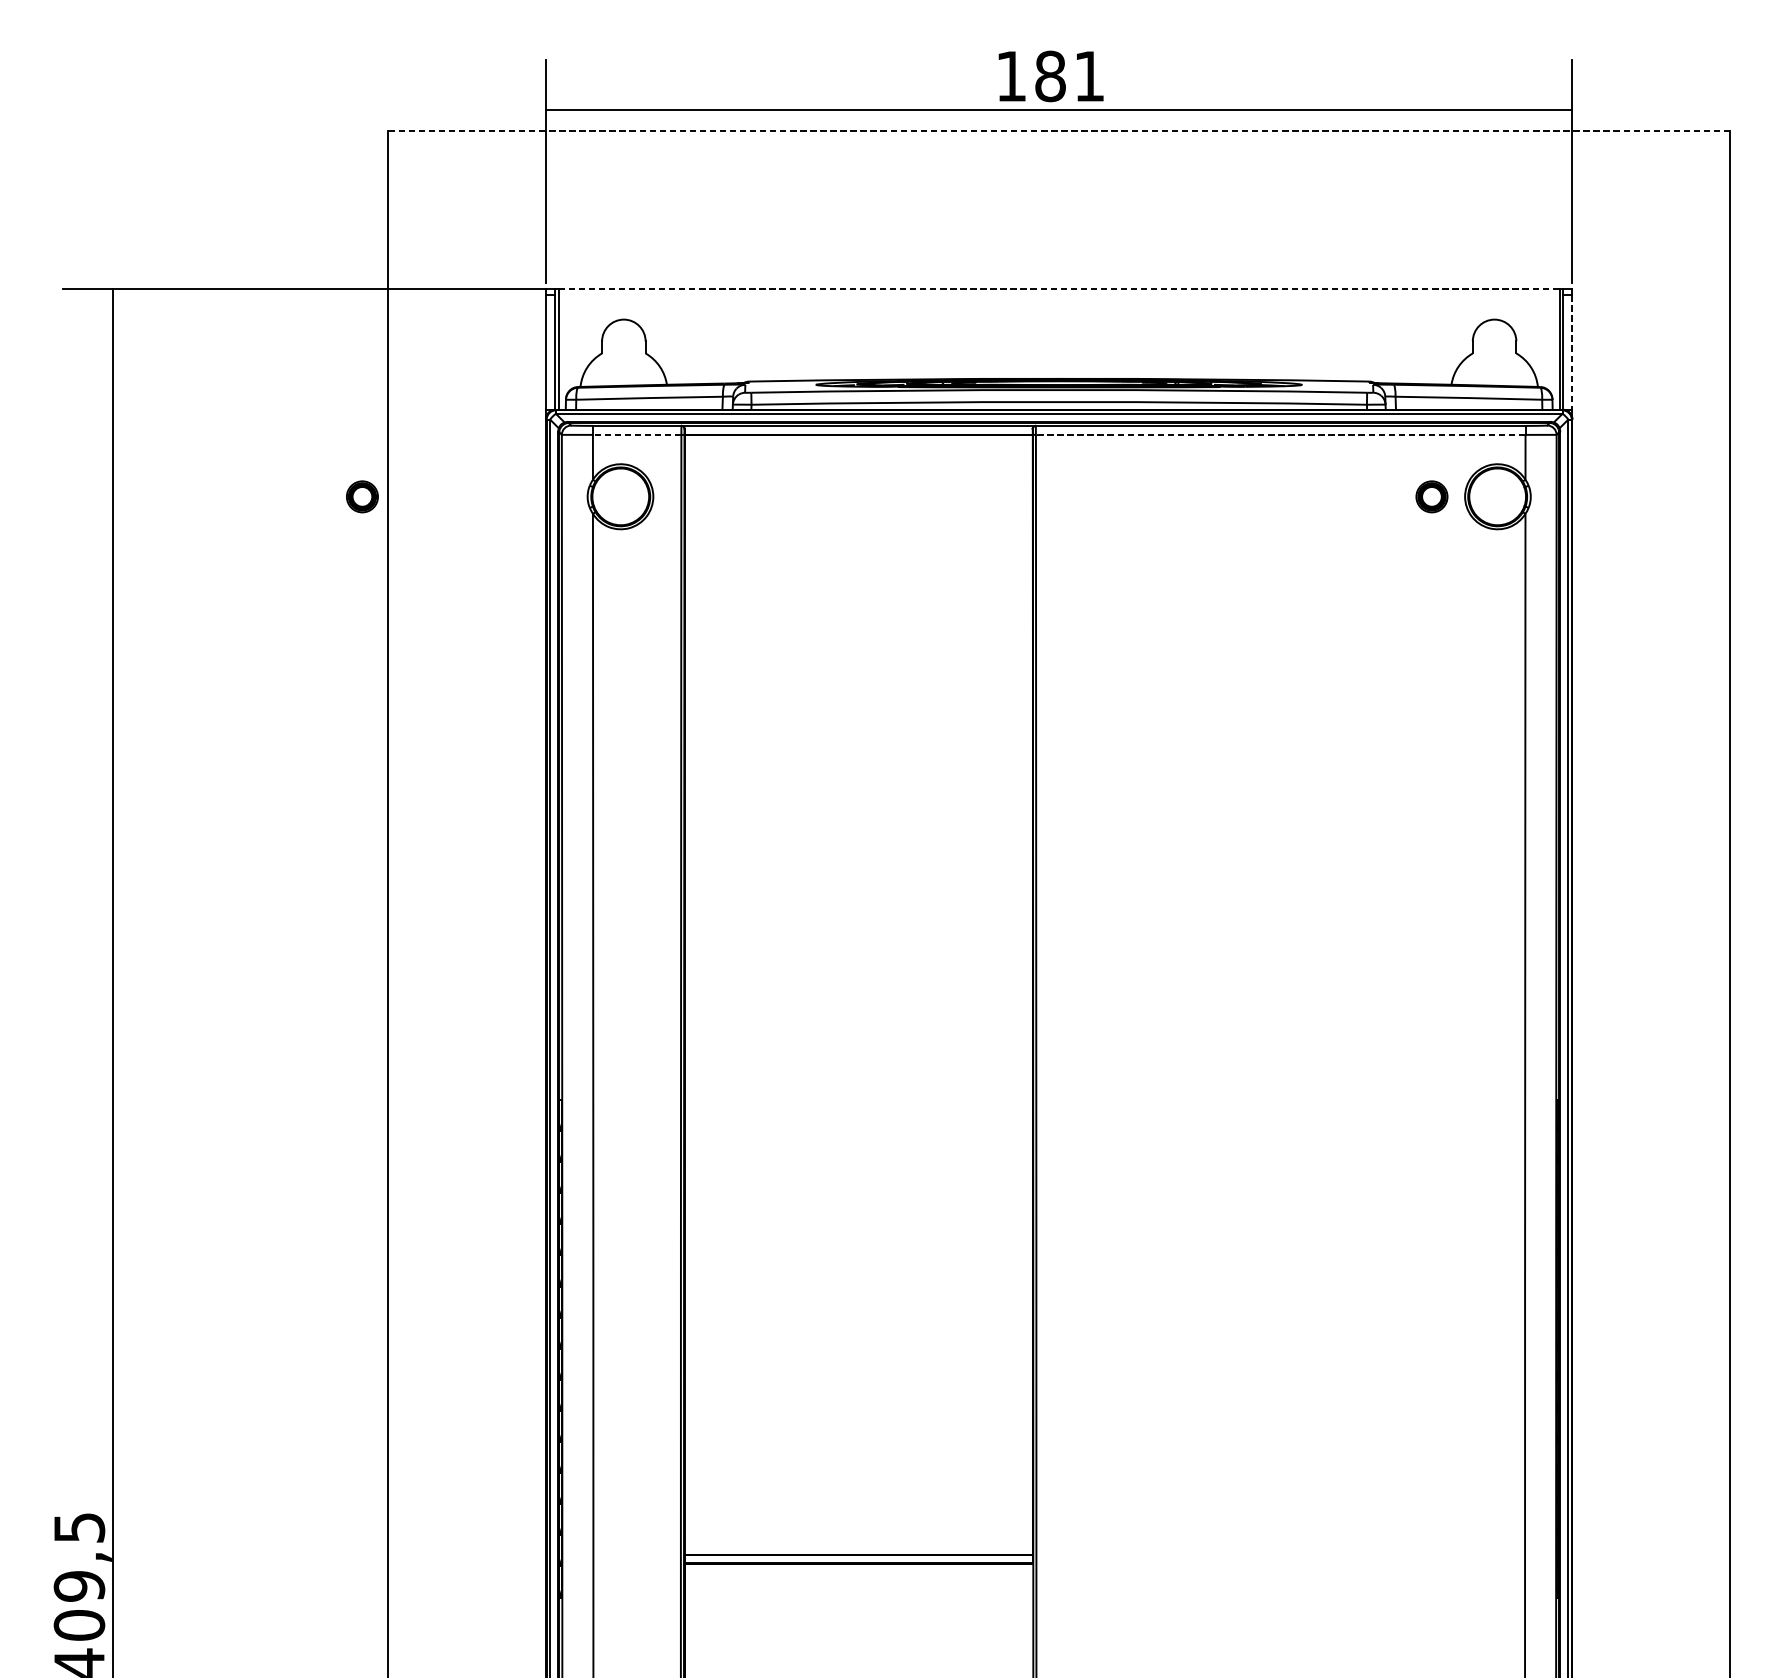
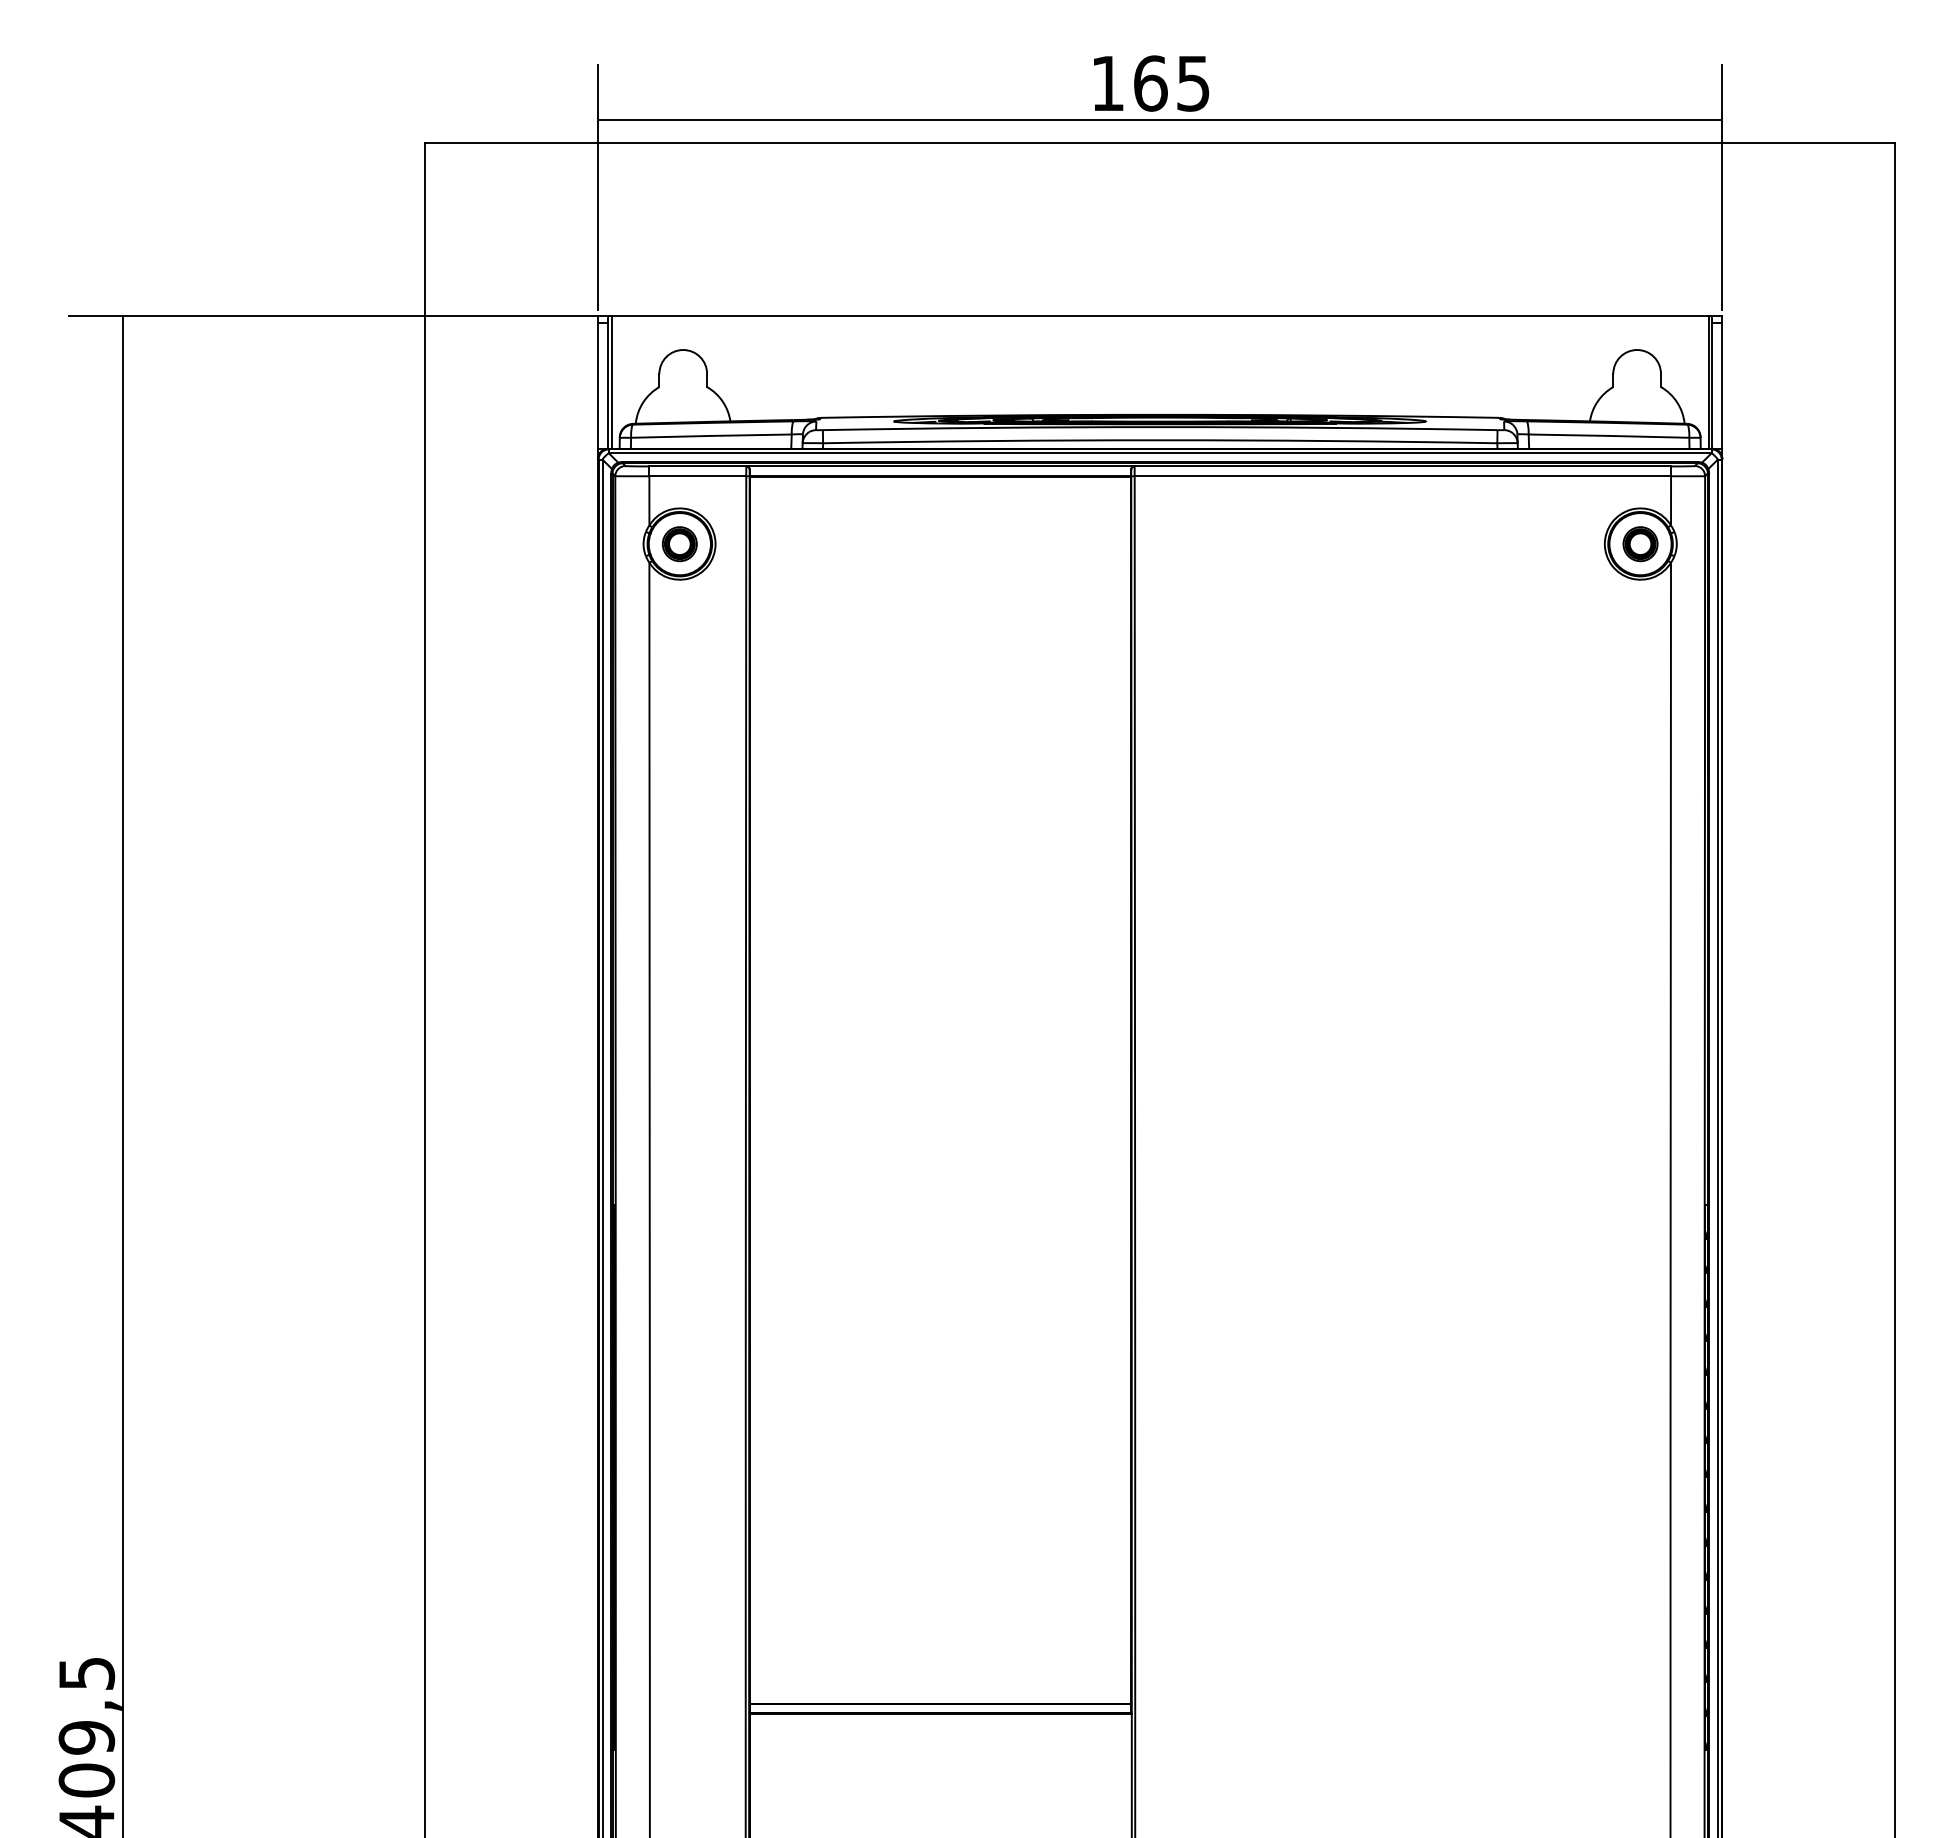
text: (1069, 76) -> (1171, 83), 181 -> 165
line: (1058, 130) -> (1159, 142), dashed -> solid
line: (1059, 288) -> (1160, 315), dashed -> solid
line: (1572, 352) -> (1722, 386), dashed -> solid
line: (636, 435) -> (697, 476), dashed -> solid
line: (1280, 435) -> (1402, 476), dashed -> solid
part: (362, 497) -> (679, 544), moved
part: (1431, 497) -> (1640, 544), moved

